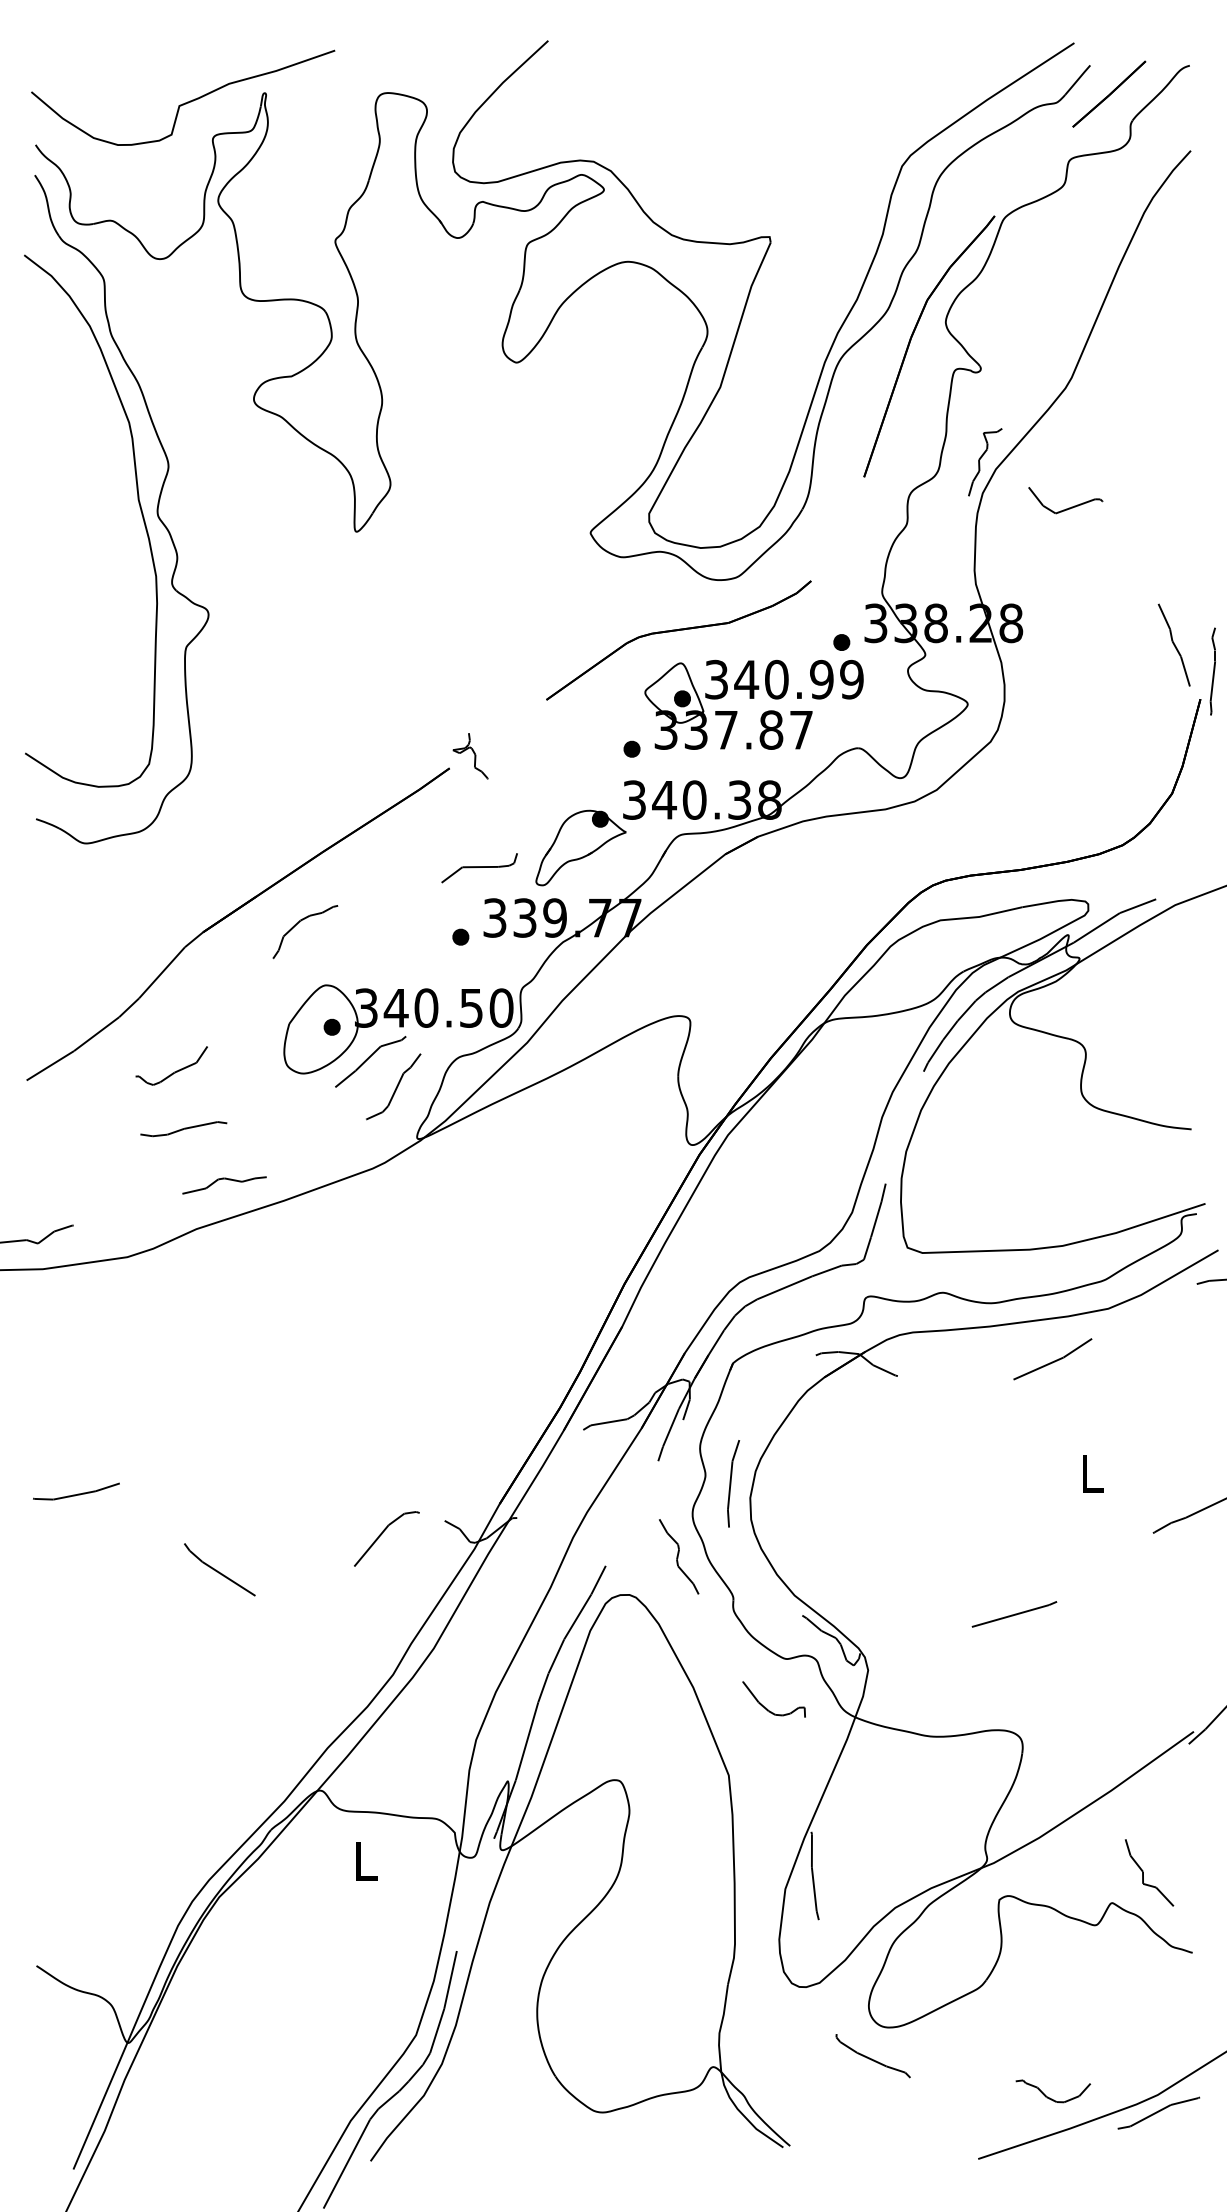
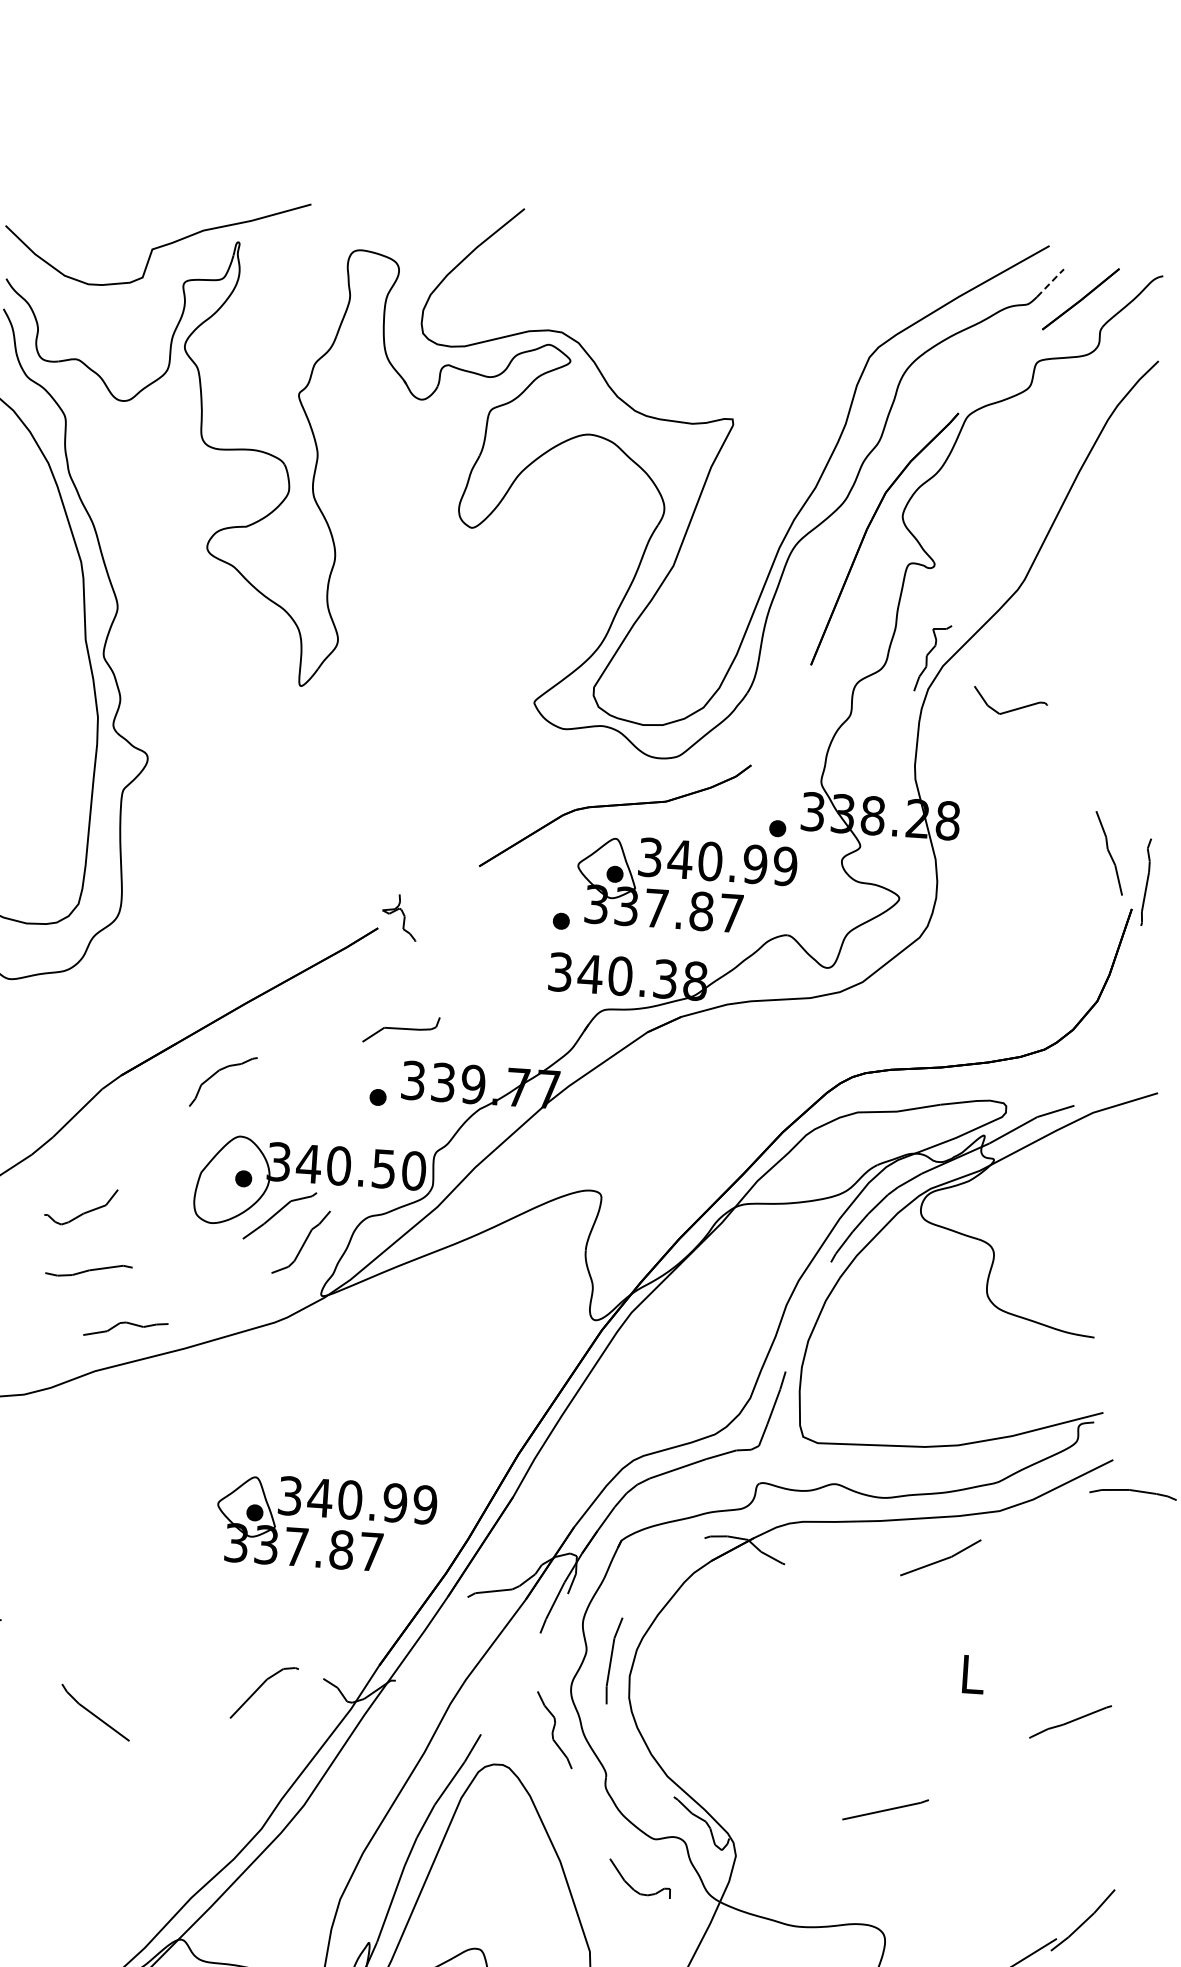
line: (1077, 80) -> (1050, 283), solid -> dashed
part: (580, 847) -> (503, 1015), removed
part: (436, 1365) -> (325, 1523), added

